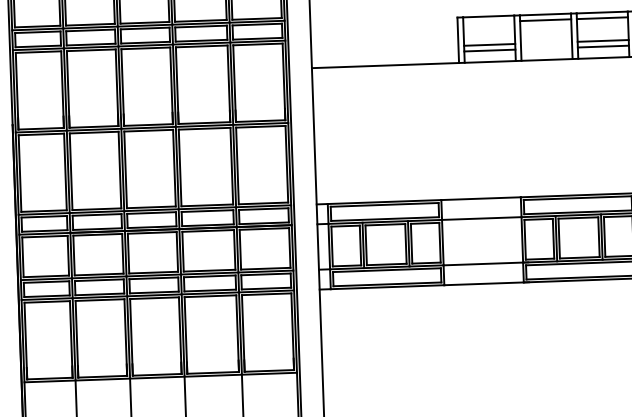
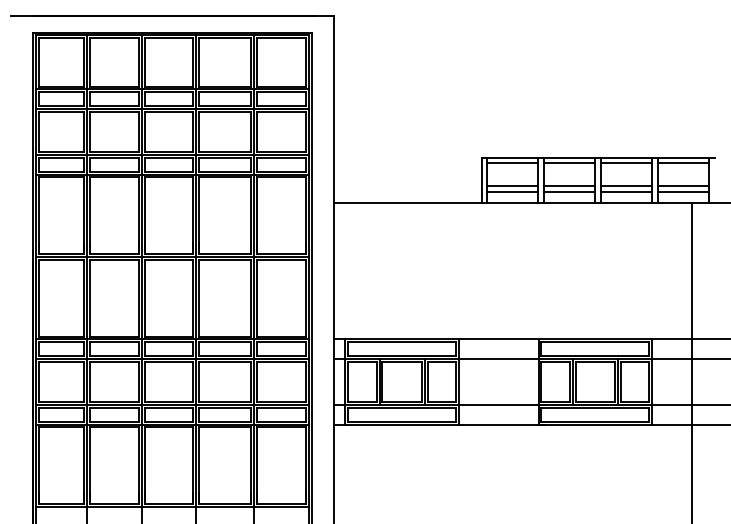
line: (488, 22) -> (512, 163), added
line: (546, 43) -> (569, 186), added
line: (546, 48) -> (569, 191), added

